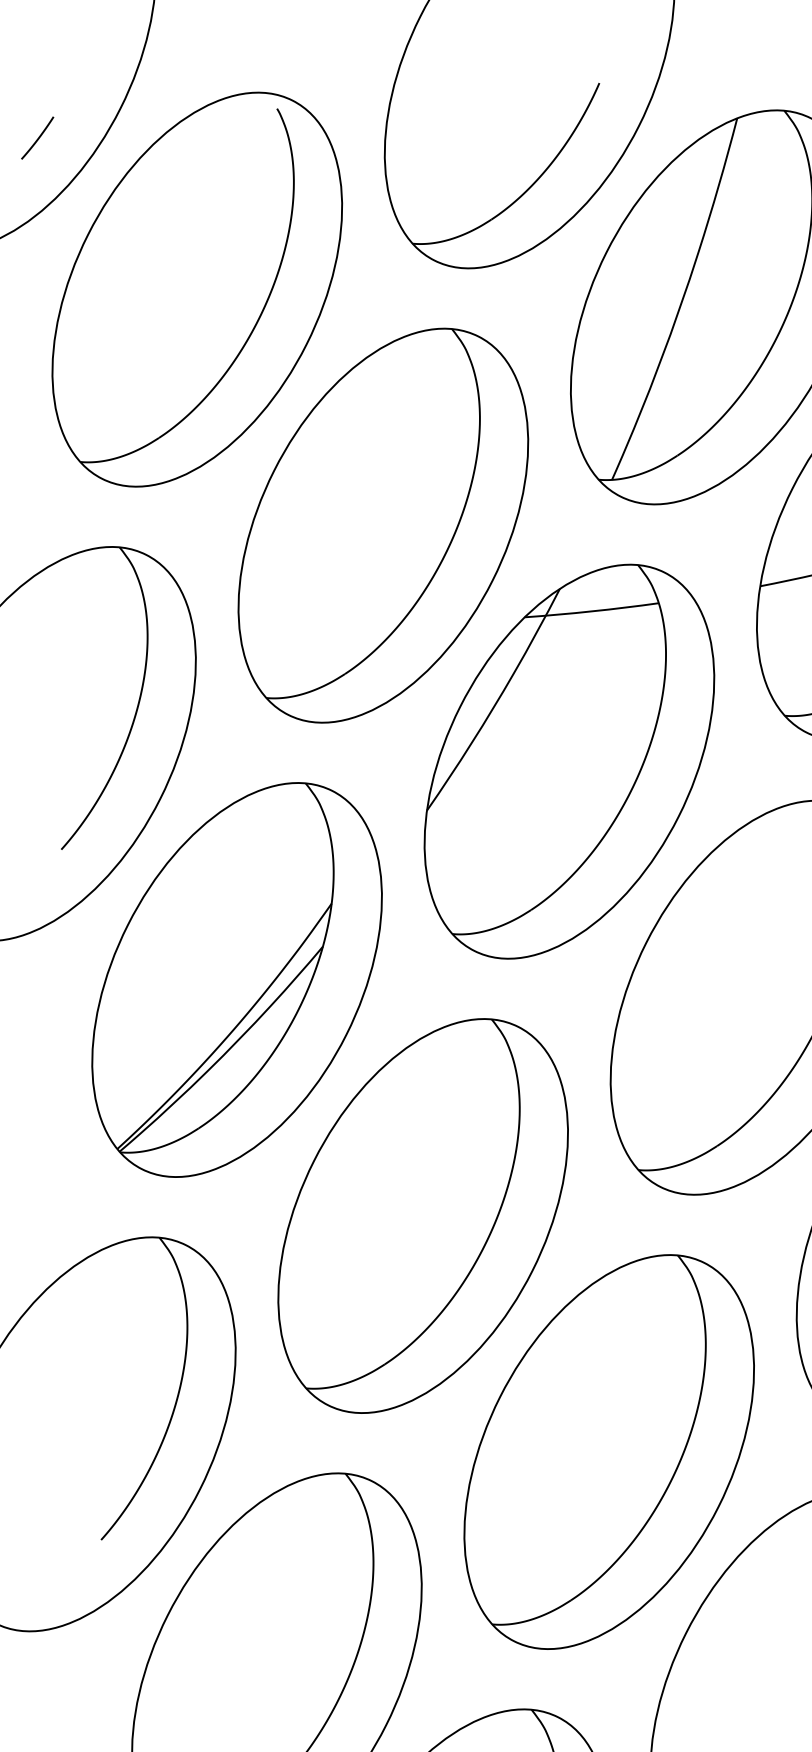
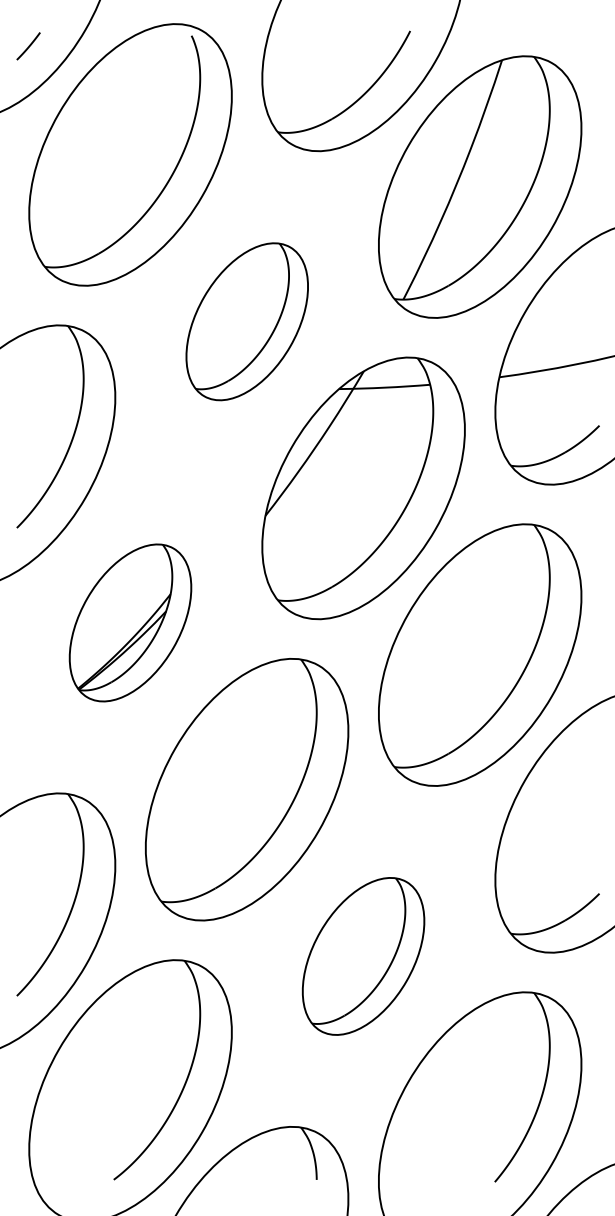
part: (383, 525) -> (247, 321), size x0.6
part: (236, 979) -> (130, 622), size x0.6
part: (609, 1452) -> (363, 956), size x0.6

